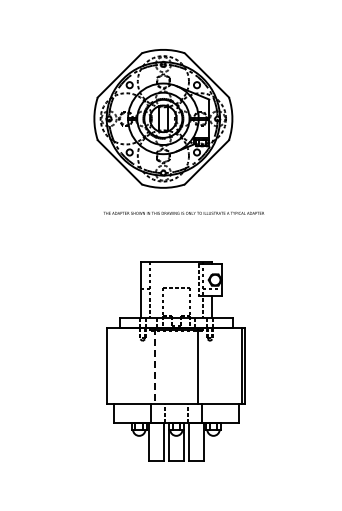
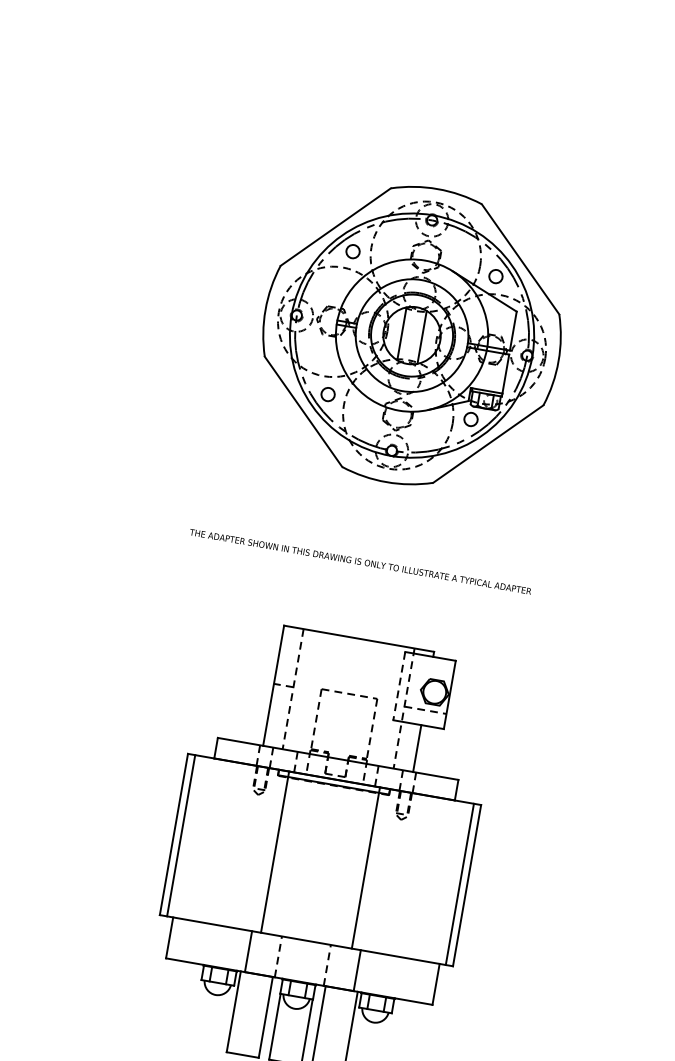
part: (163, 118) -> (412, 334), moved
text: (184, 212) -> (362, 560), moved
line: (110, 365) -> (180, 834), added
line: (154, 365) -> (274, 851), dashed -> solid

